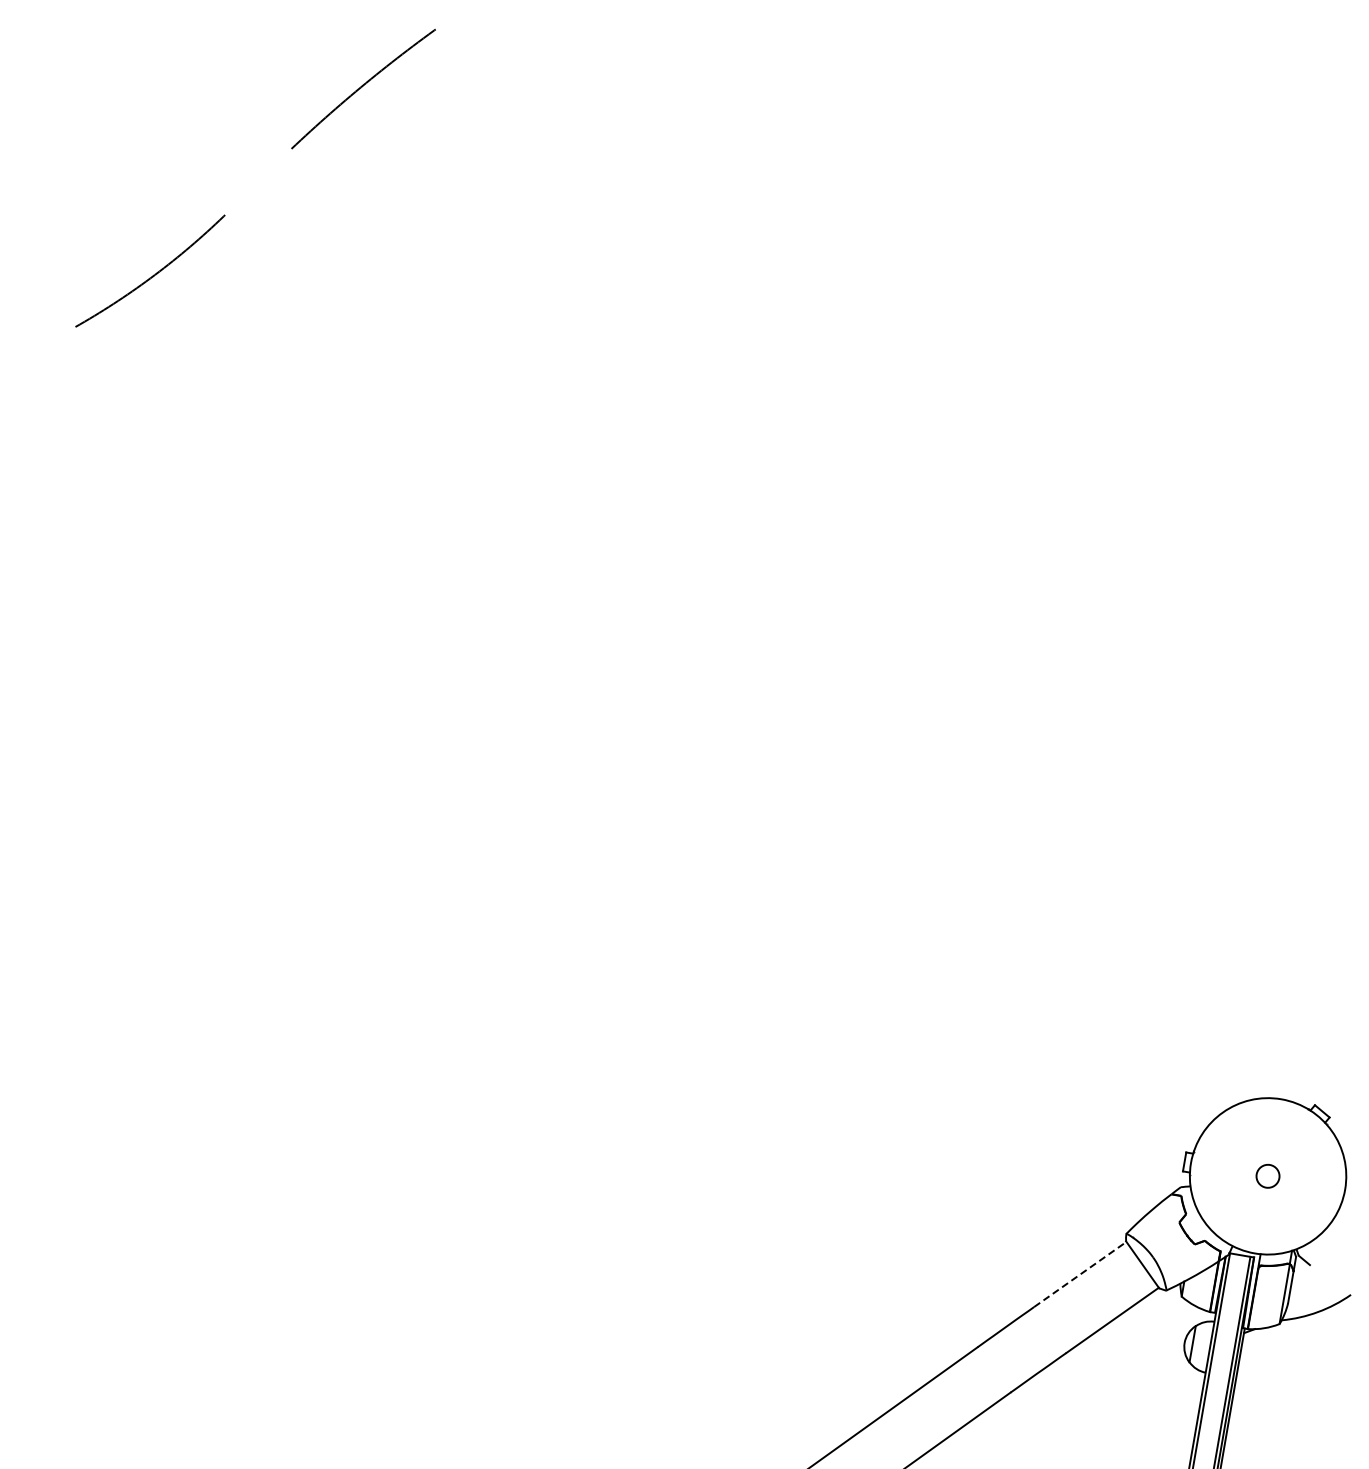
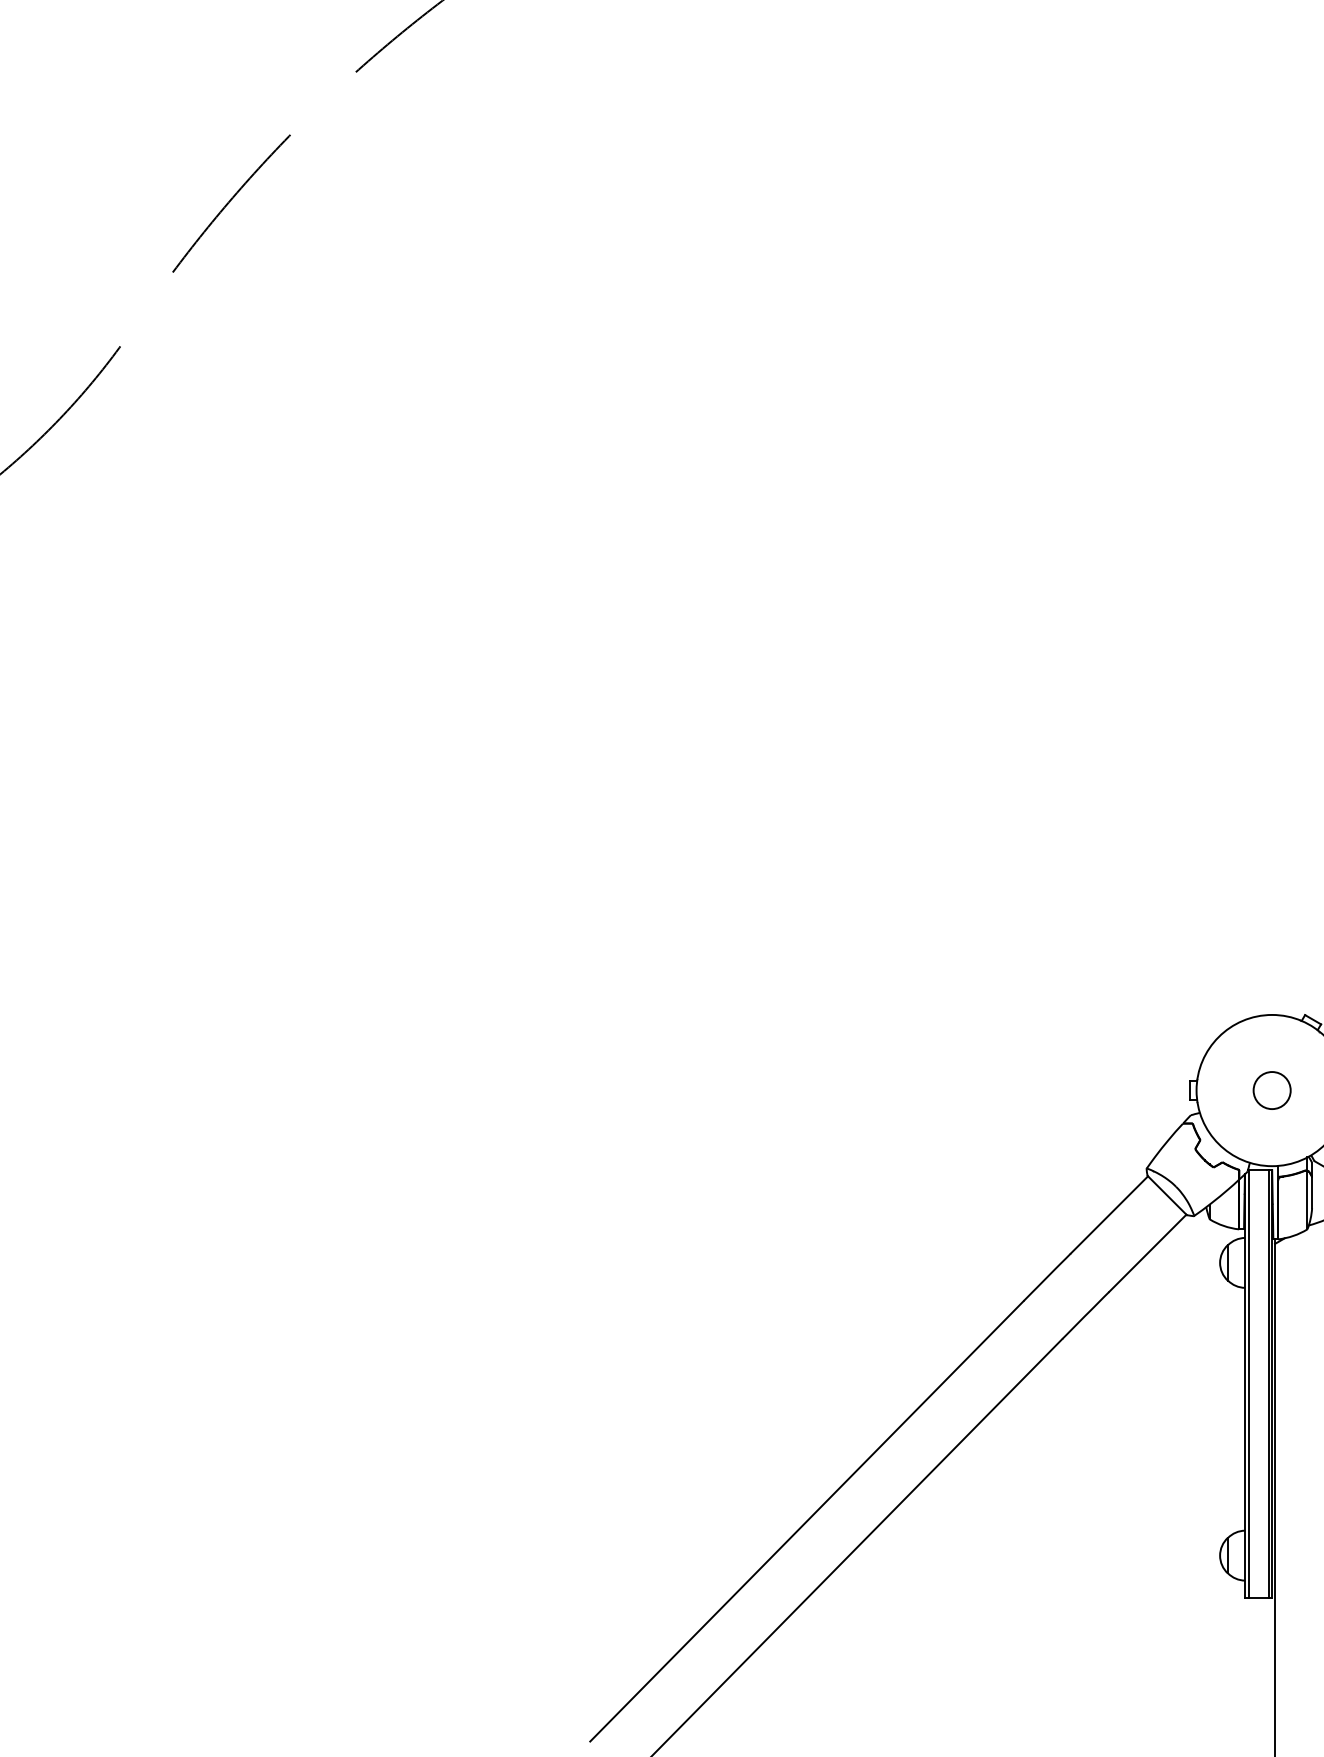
circle: (1267, 1176) -> (1271, 1090), size x1.67
line: (1080, 1274) -> (1109, 1214), dashed -> solid

